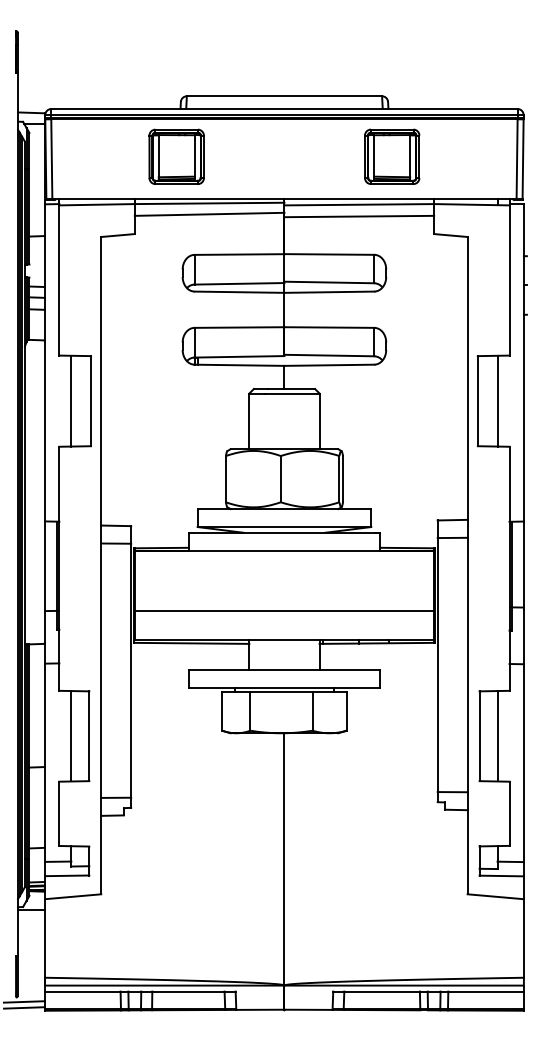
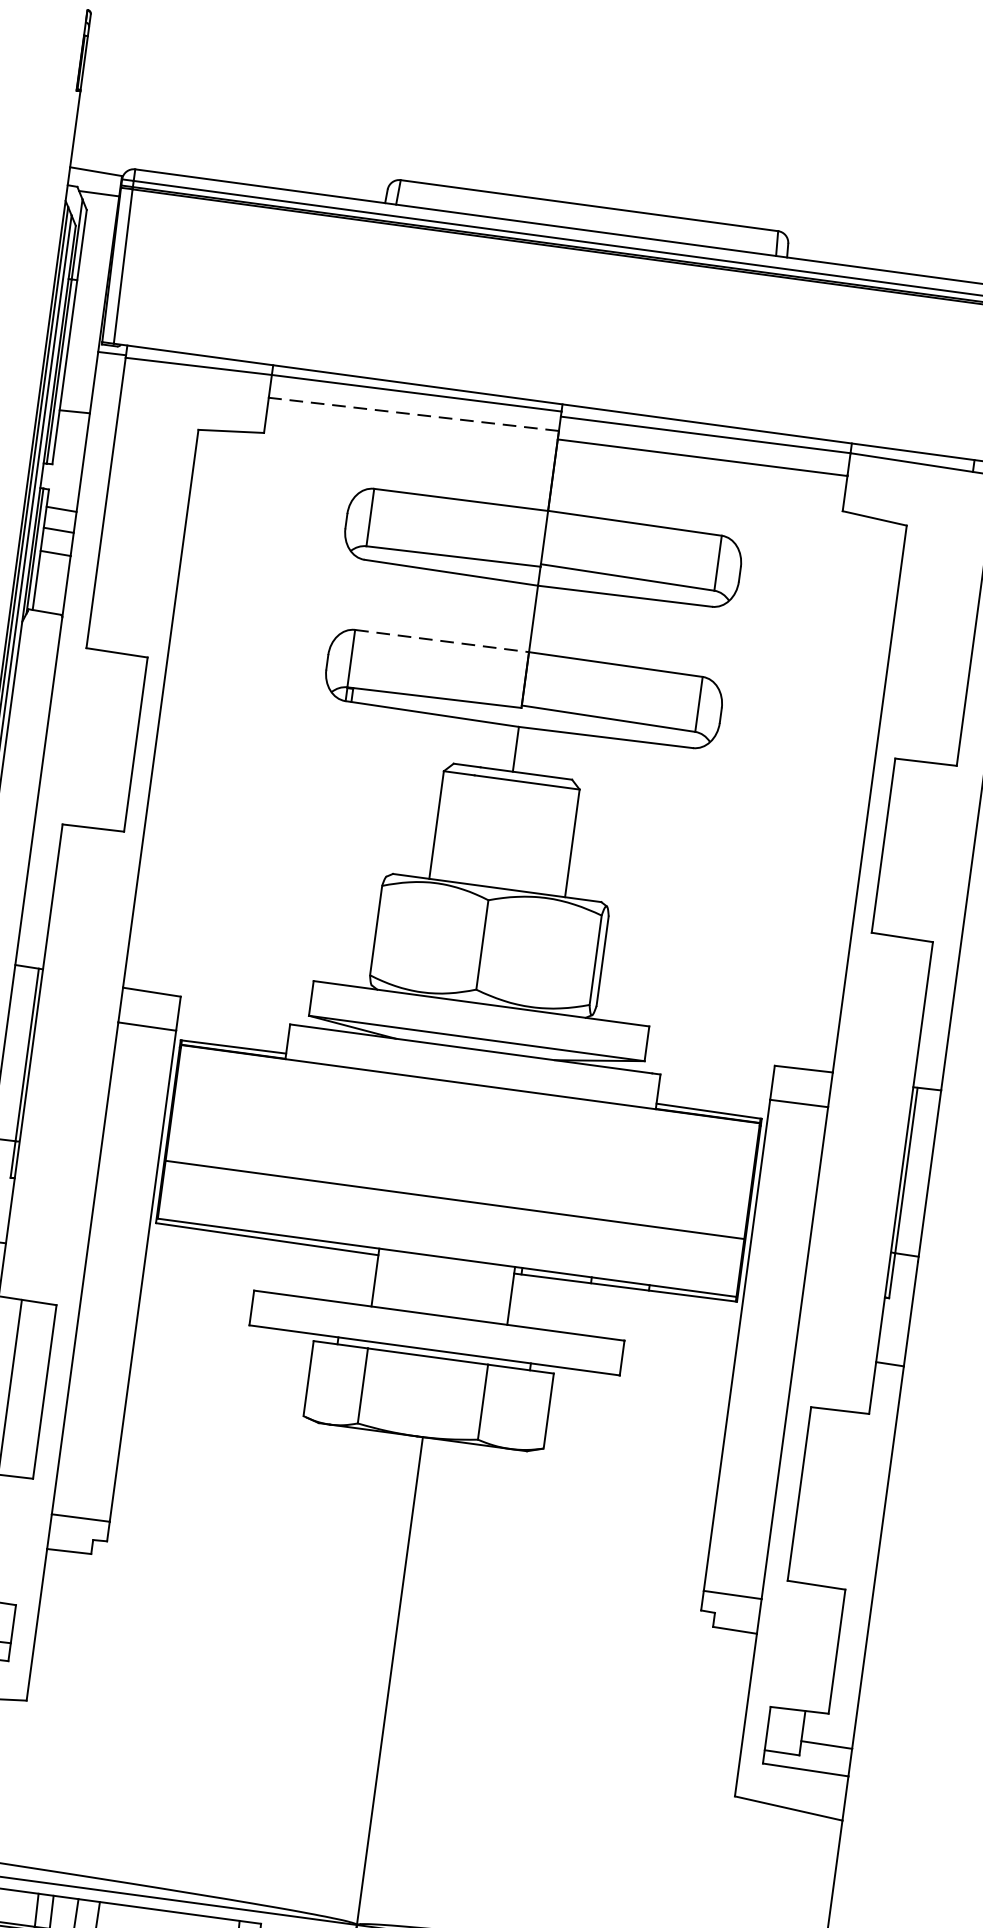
part: (176, 156) -> (364, 293), removed
part: (392, 156) -> (782, 350), removed
line: (209, 214) -> (413, 414), solid -> dashed
line: (239, 327) -> (442, 640), solid -> dashed
line: (71, 400) -> (98, 738), removed
line: (497, 400) -> (921, 849), removed
line: (497, 736) -> (833, 1499), removed

